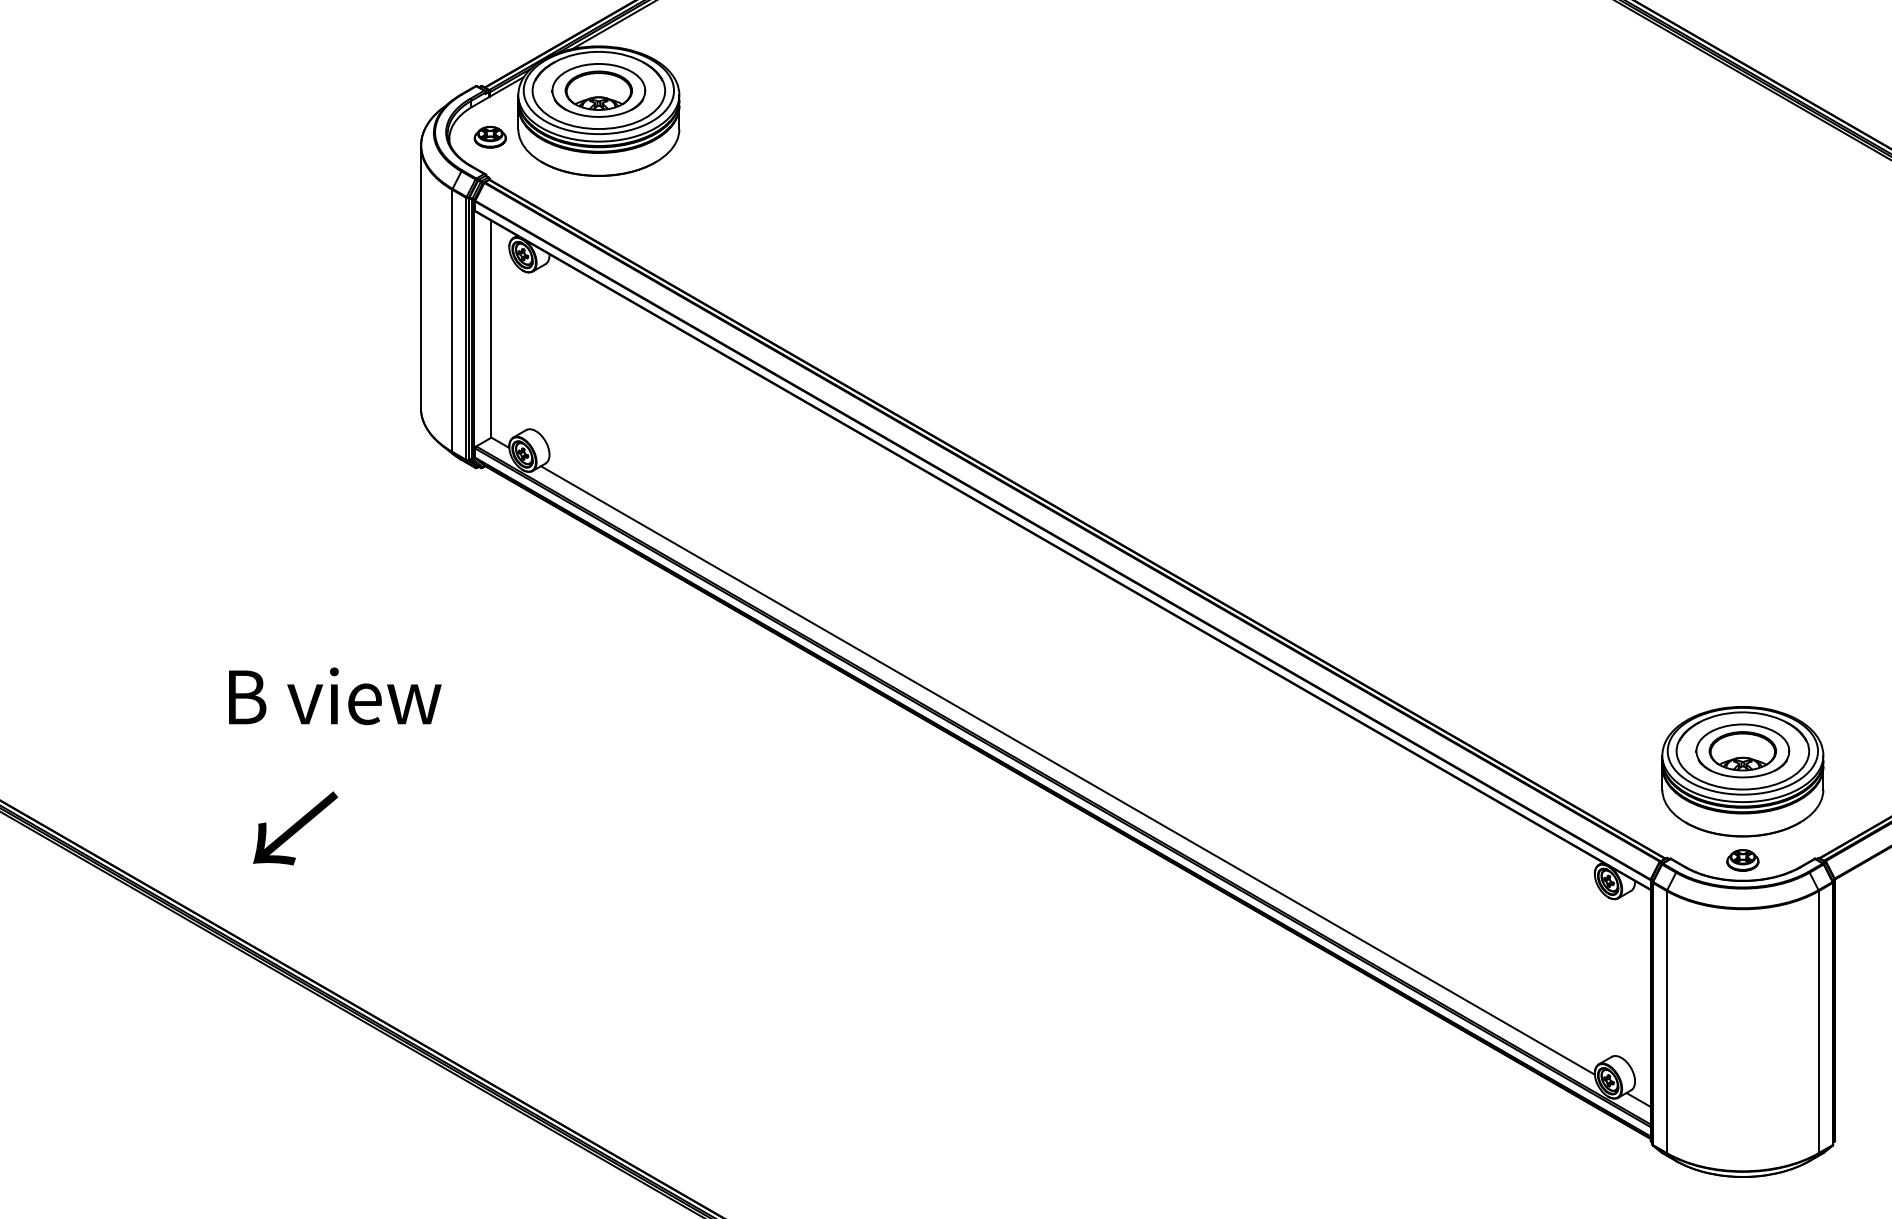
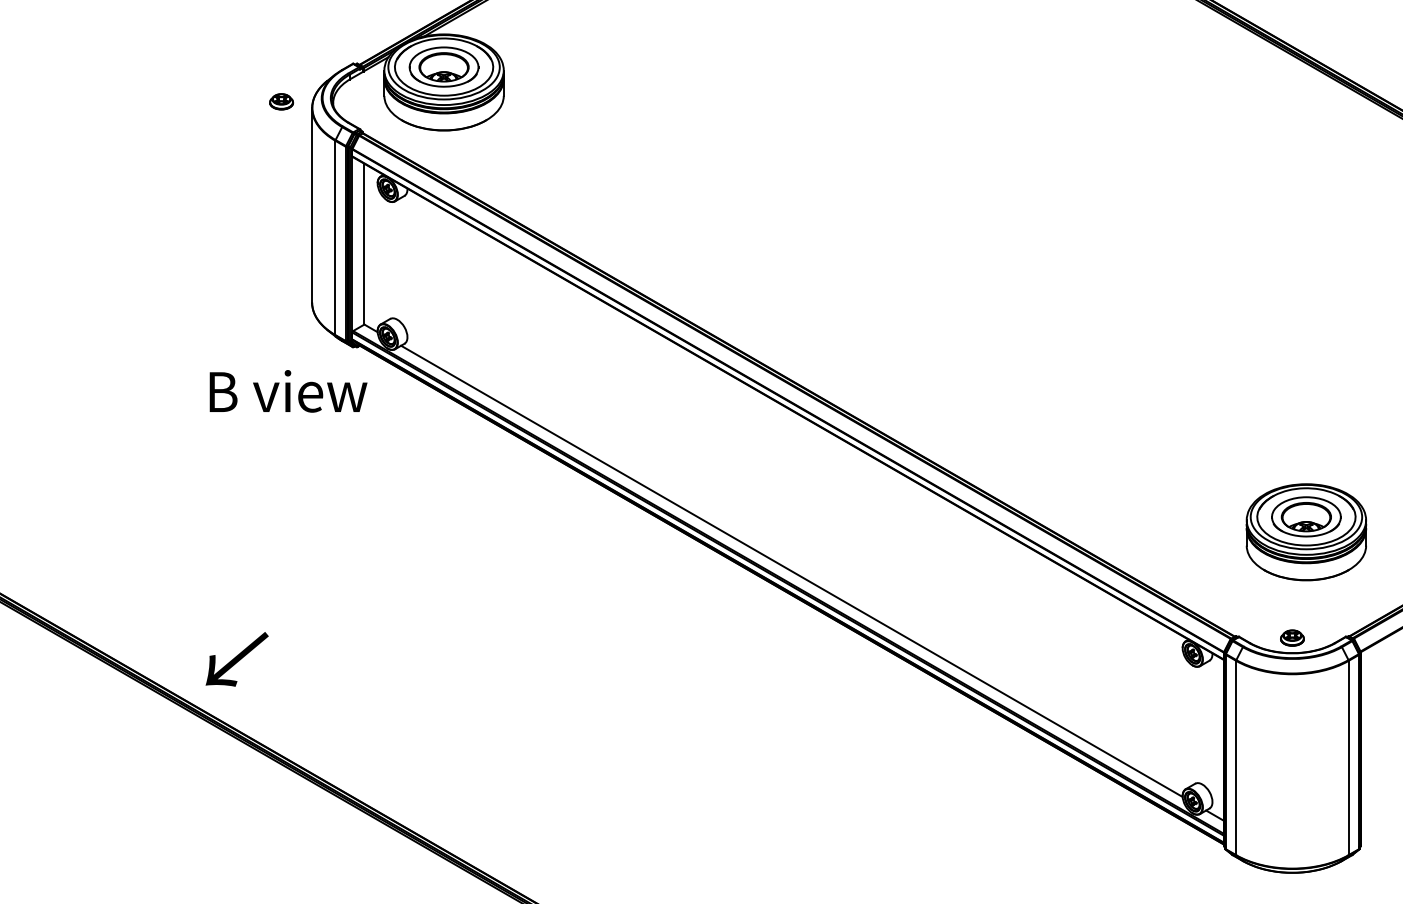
part: (490, 136) -> (281, 101), moved
text: (335, 696) -> (288, 391), moved
part: (1742, 771) -> (1306, 532), moved
text: (294, 828) -> (236, 659), moved

